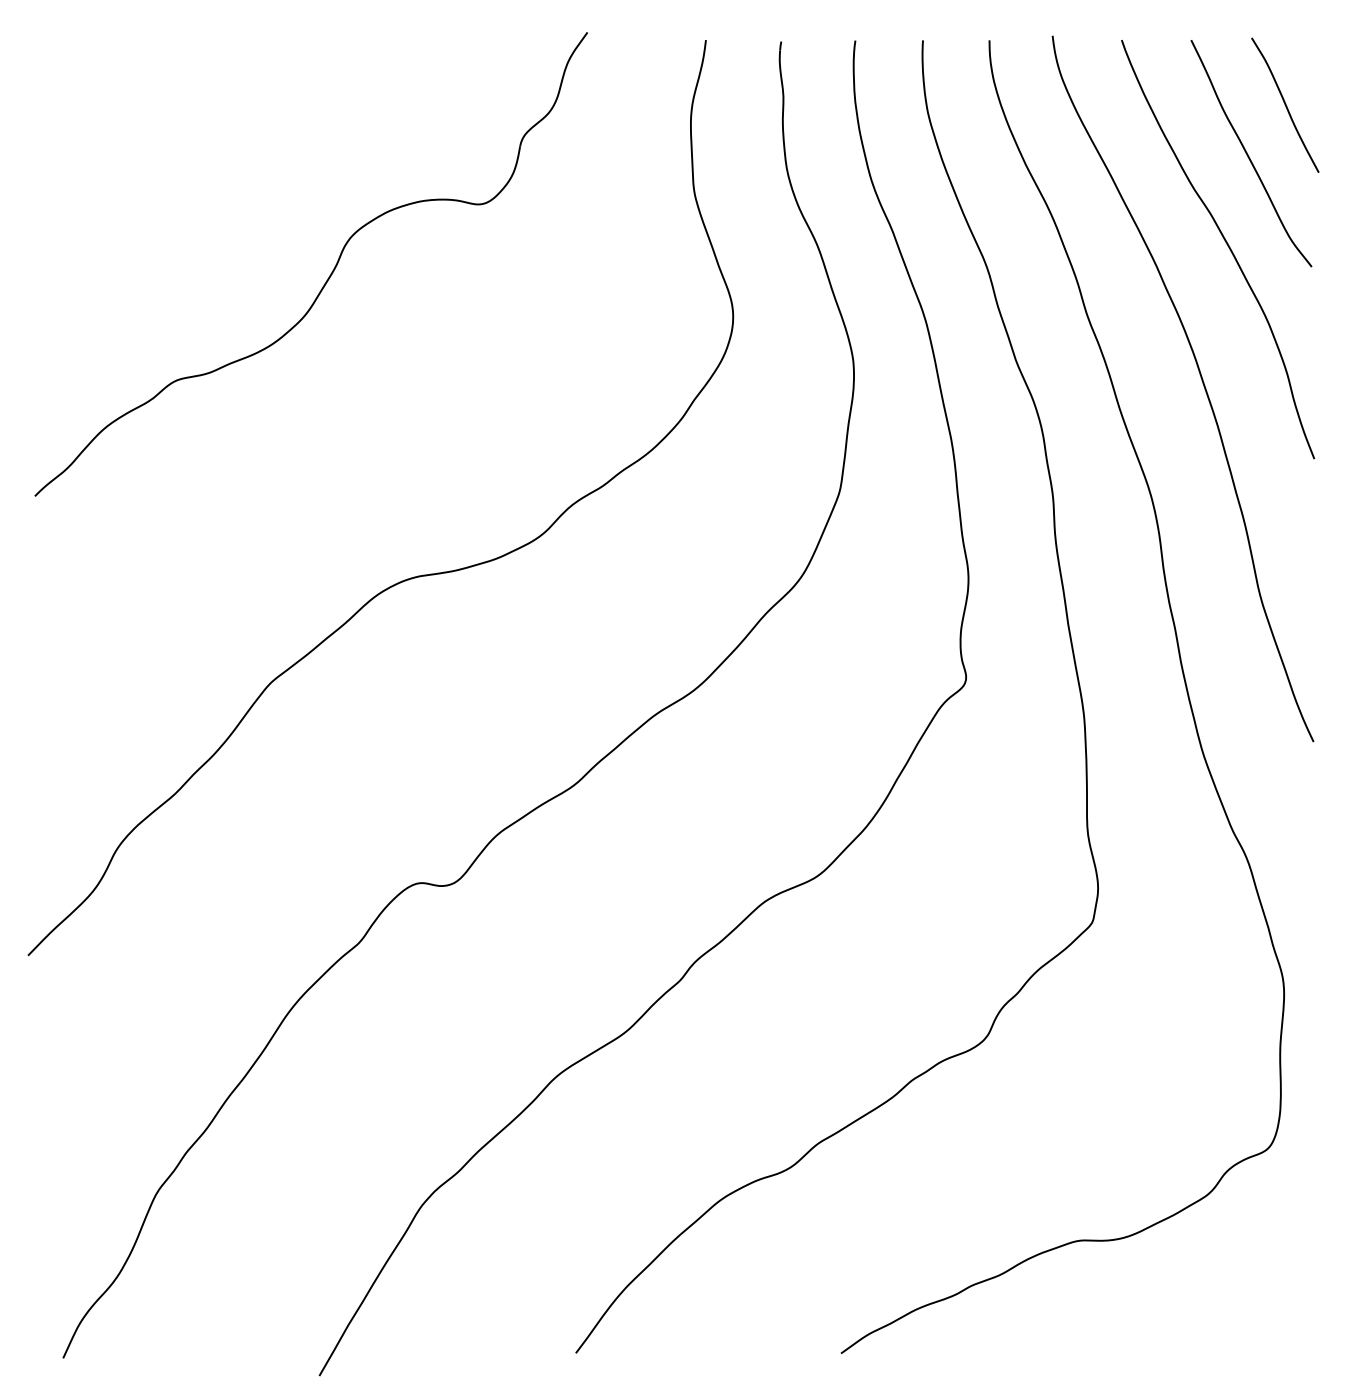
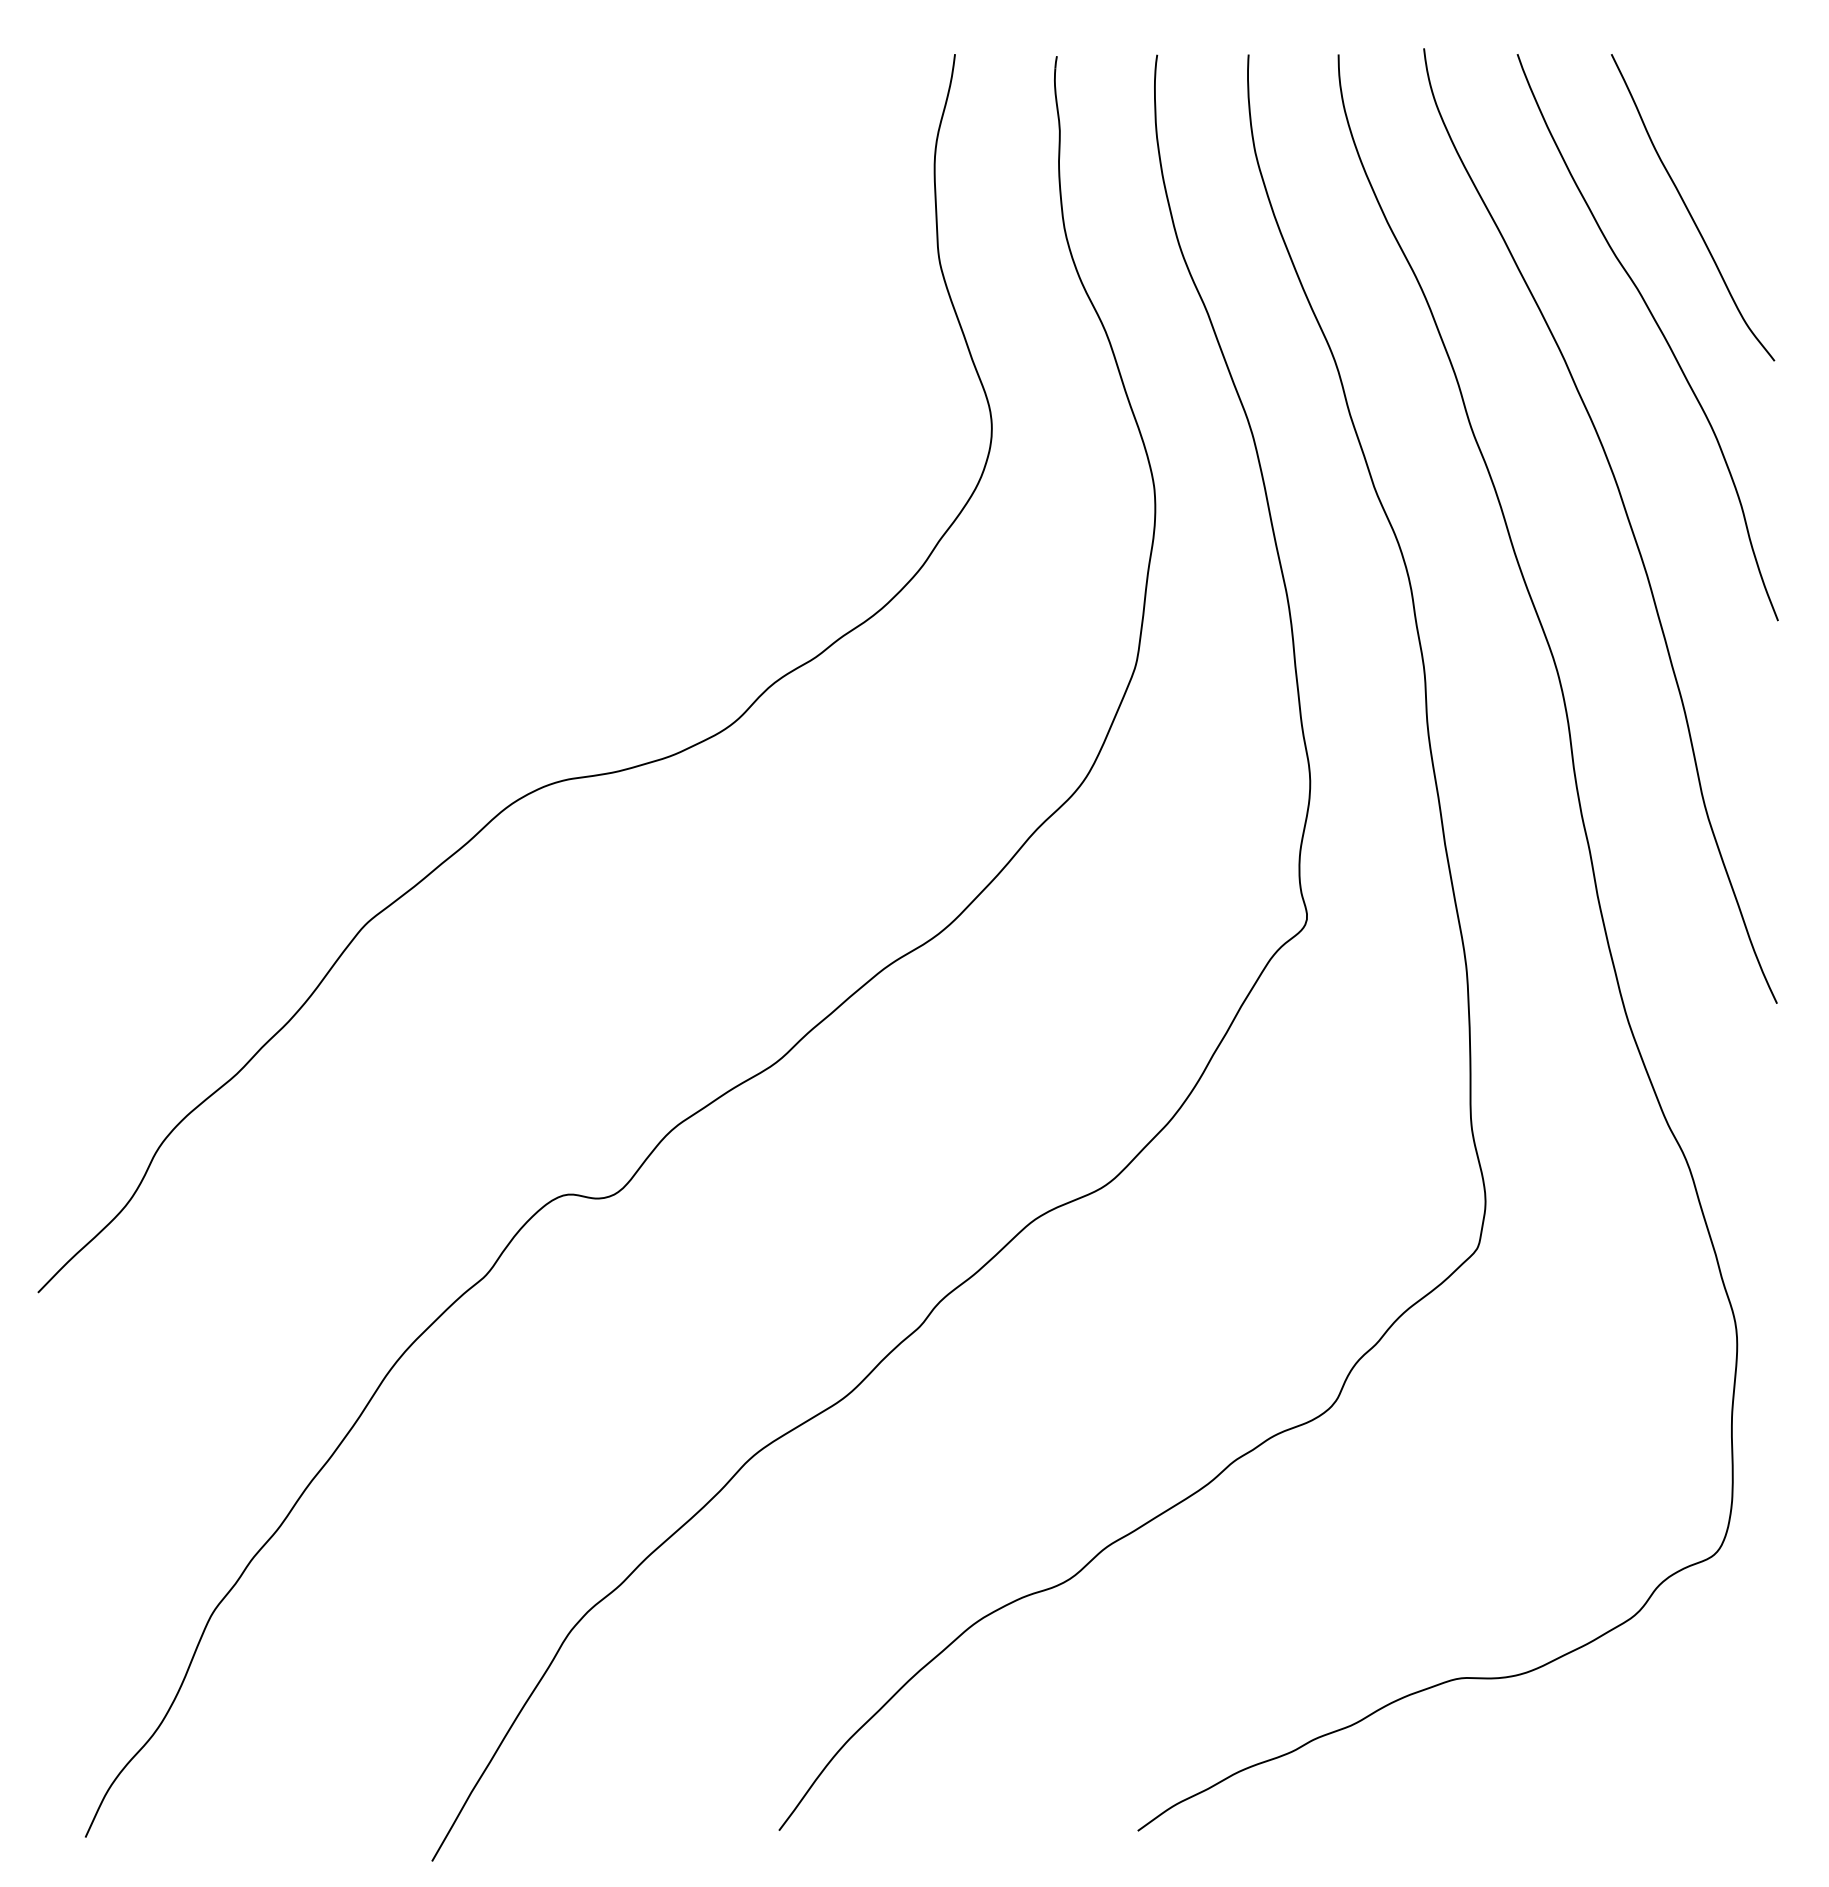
curve: (1285, 105) -> (1738, 142), removed
part: (329, 276) -> (445, 373), removed

